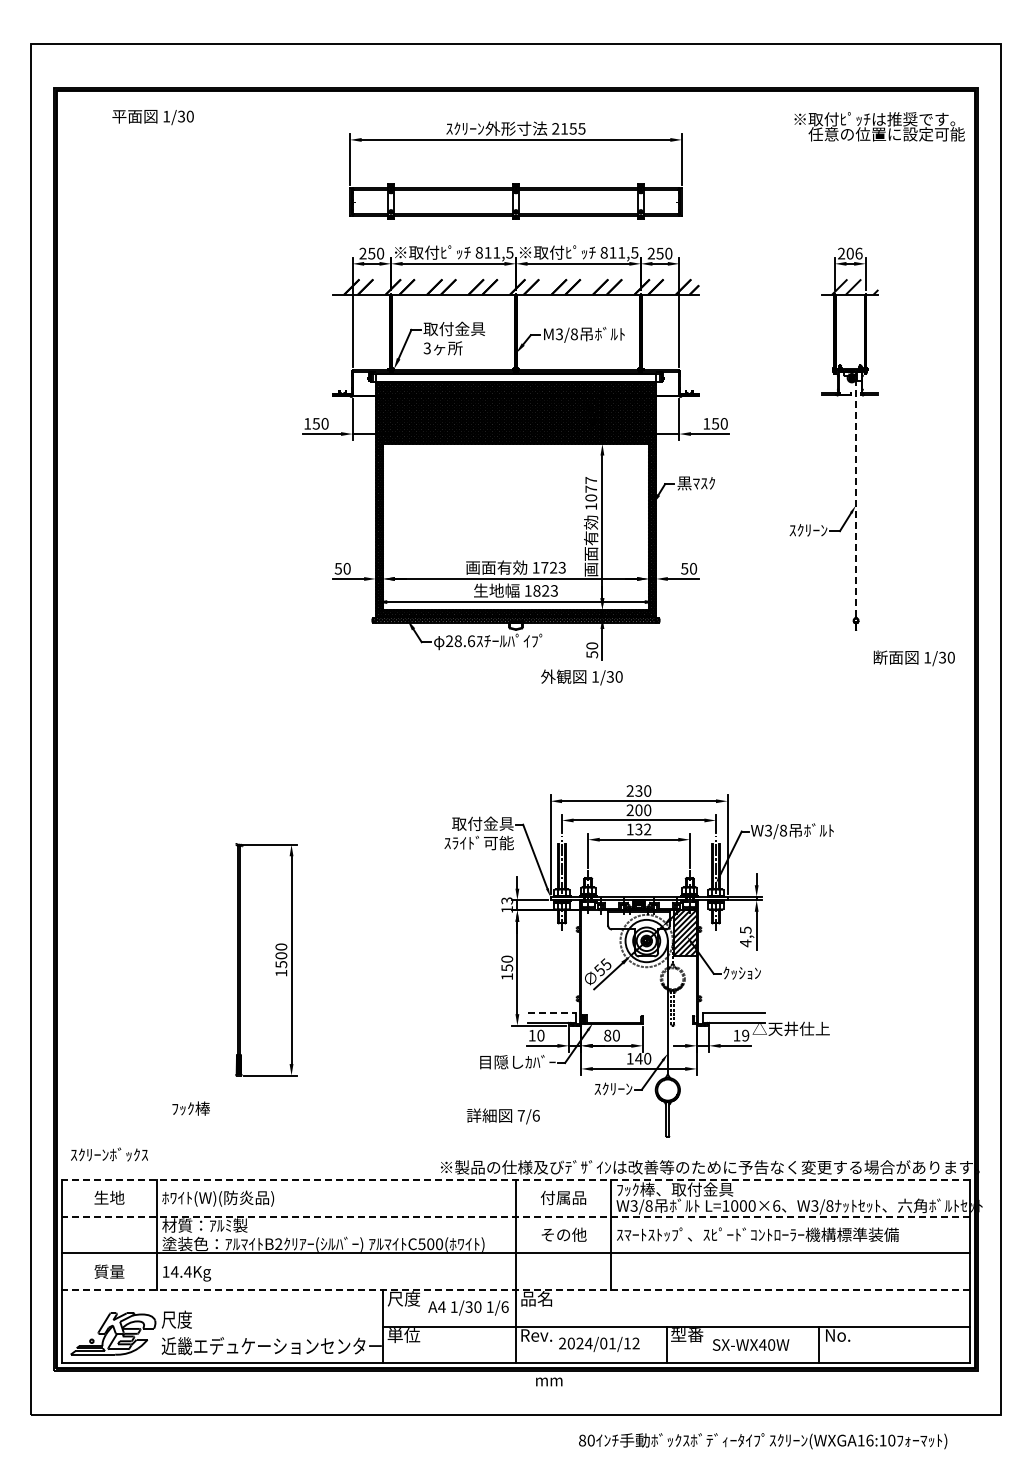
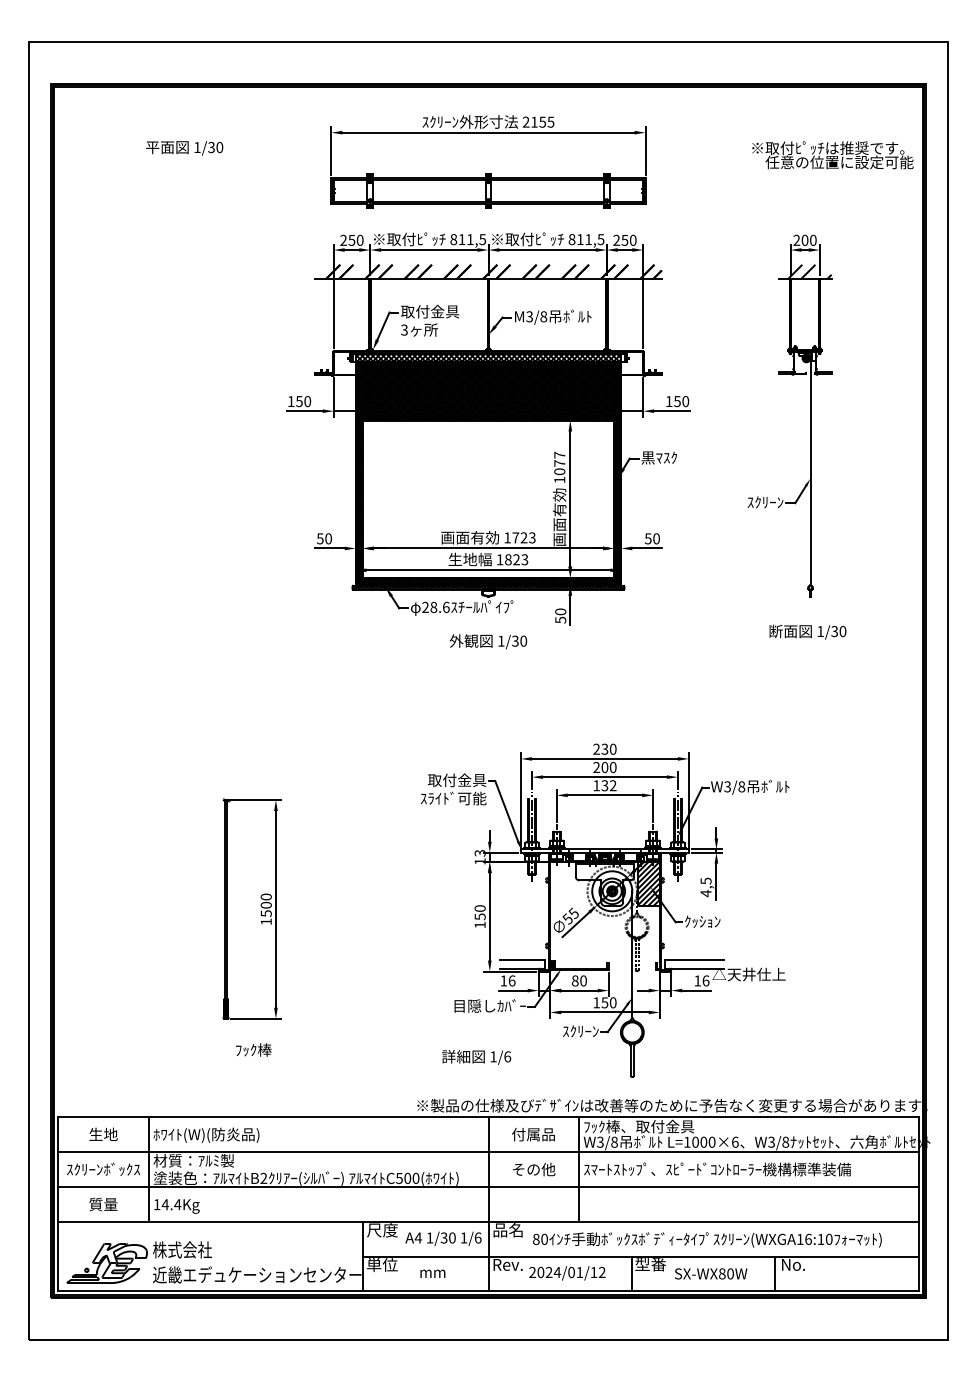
text: (152, 117) -> (184, 148), moved
text: (879, 126) -> (832, 154), moved
text: (858, 253) -> (812, 240), 206 -> 200
hatch: (515, 377) -> (488, 357), added
line: (856, 497) -> (810, 471), dashed -> solid
text: (913, 658) -> (807, 632), moved
text: (581, 677) -> (488, 641), moved
line: (551, 1013) -> (522, 959), dashed -> solid
text: (540, 1035) -> (511, 980), 10 -> 16
text: (745, 1035) -> (705, 980), 19 -> 16
text: (638, 1058) -> (604, 1002), 140 -> 150
text: (190, 1108) -> (253, 1049), moved
text: (520, 1115) -> (492, 1056), 7/6 -> 1/6
text: (109, 1154) -> (103, 1169), moved
line: (515, 1179) -> (488, 1117), dashed -> solid
line: (515, 1216) -> (488, 1152), dashed -> solid
line: (515, 1290) -> (488, 1222), dashed -> solid
text: (192, 1319) -> (182, 1249), 尺度 -> 株式会社
text: (762, 1344) -> (721, 1273), SX-WX40W -> SX-WX80W
text: (549, 1381) -> (433, 1273), moved
text: (763, 1441) -> (707, 1240), moved

